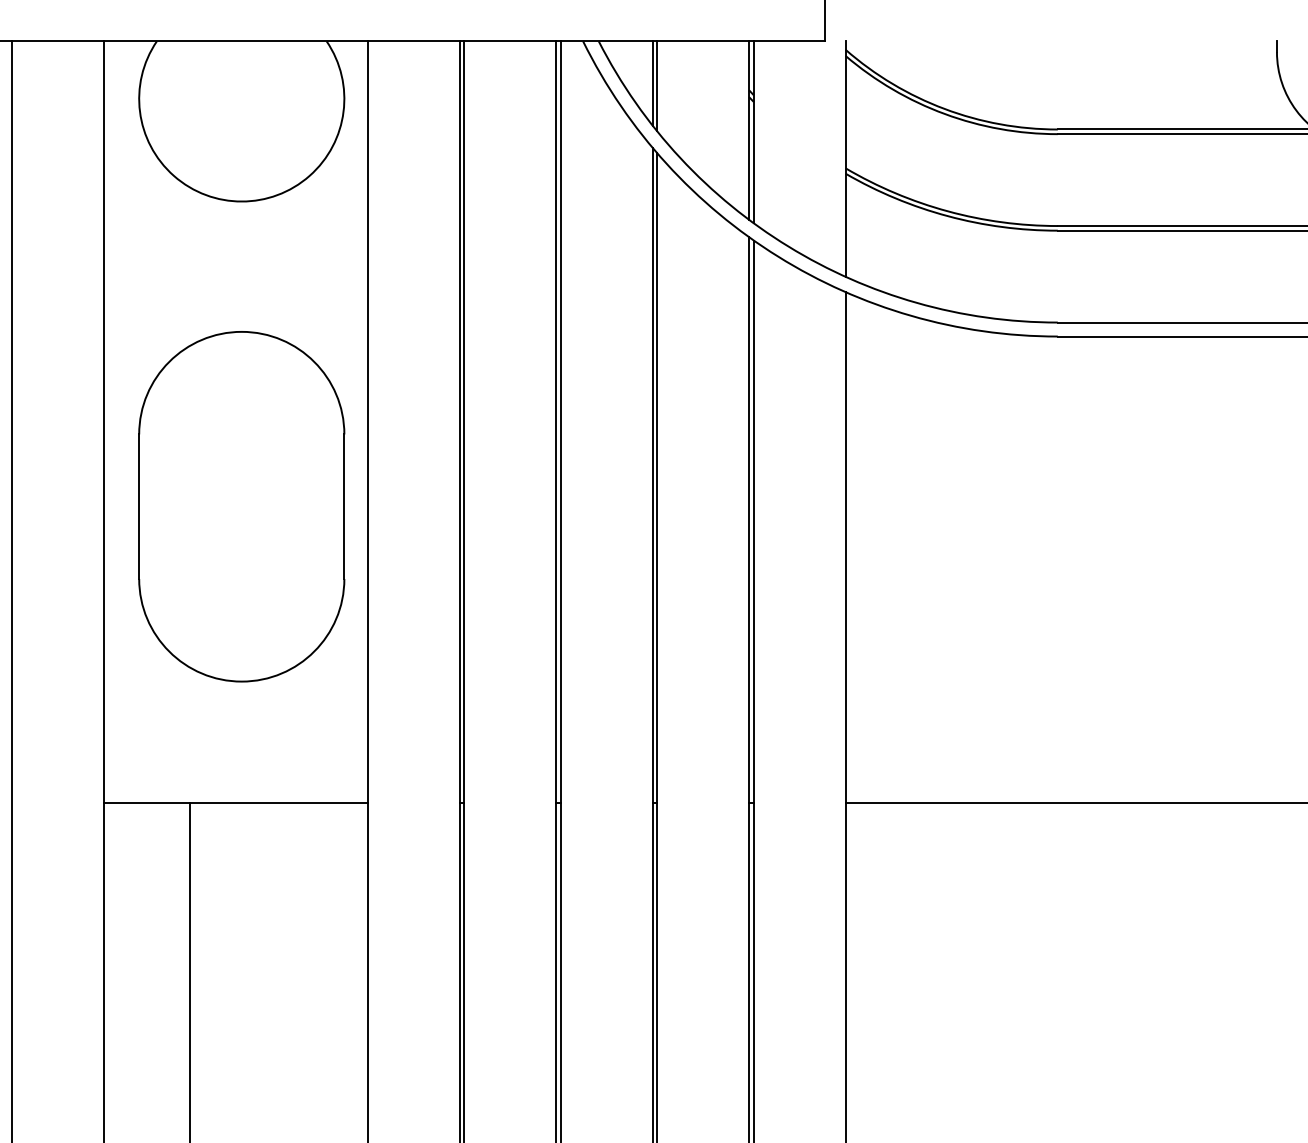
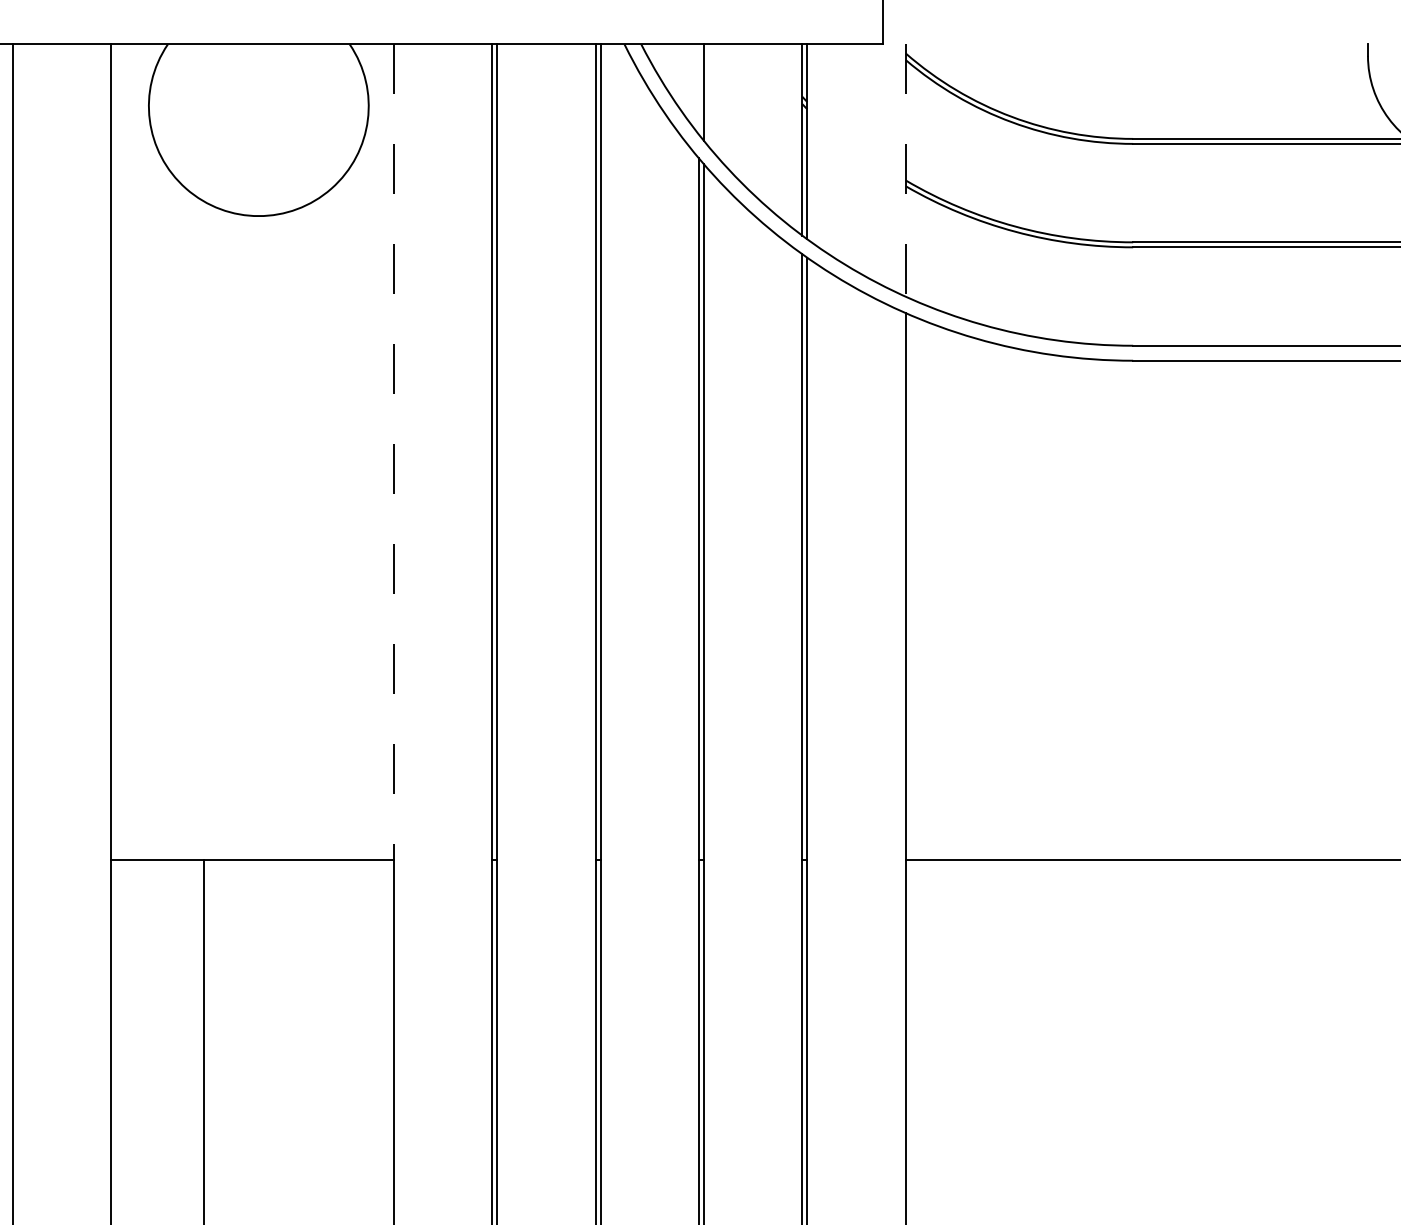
line: (652, 83) -> (698, 89), removed
line: (845, 158) -> (905, 170), solid -> dashed
line: (367, 422) -> (393, 452), solid -> dashed
part: (241, 506) -> (258, 542), removed

